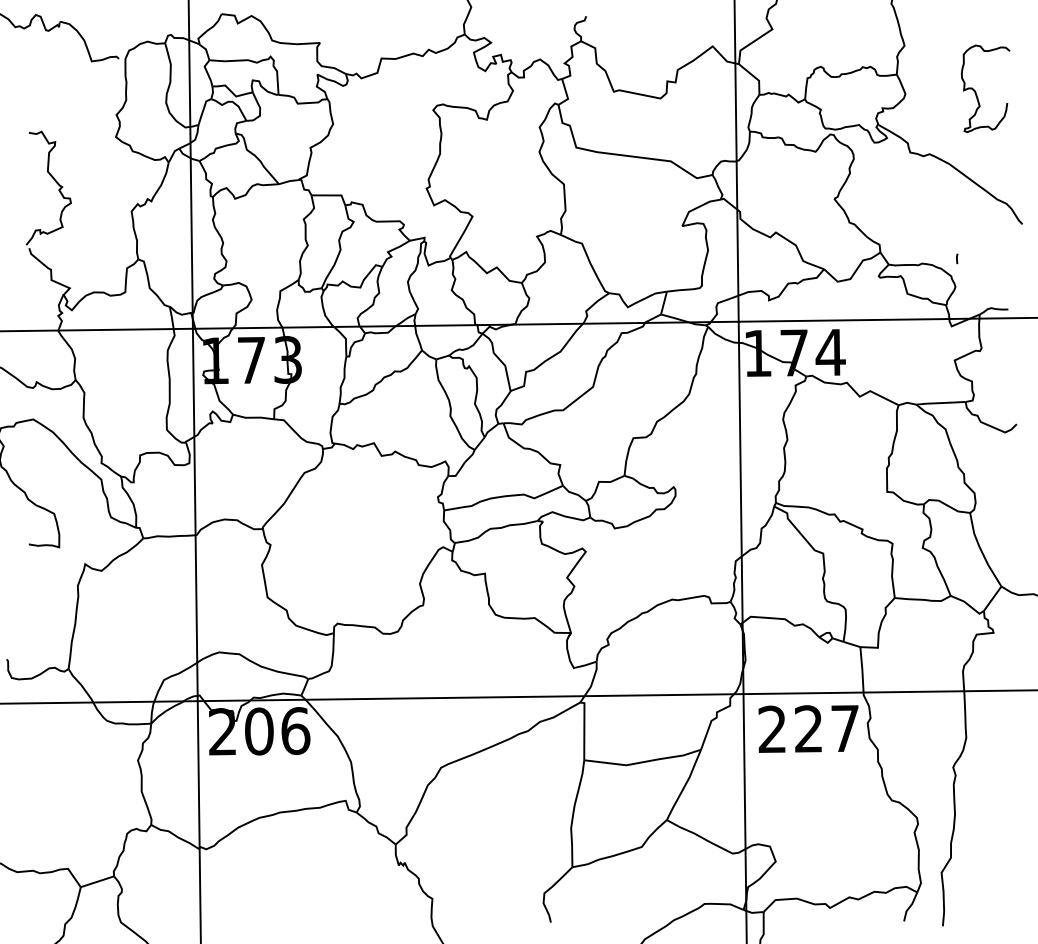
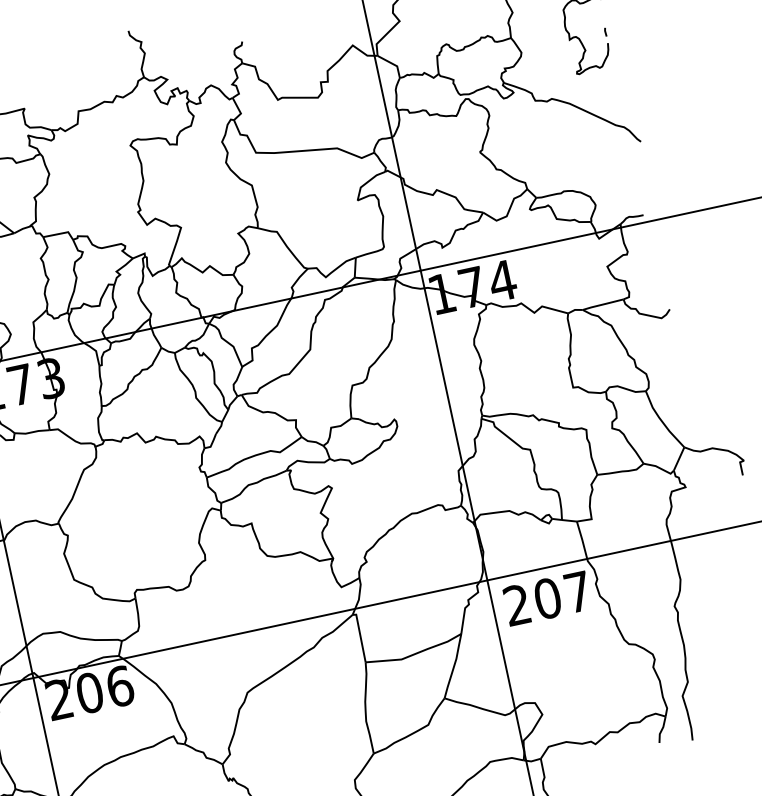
line: (957, 258) -> (605, 31), moved
text: (808, 729) -> (547, 598), 227 -> 207

